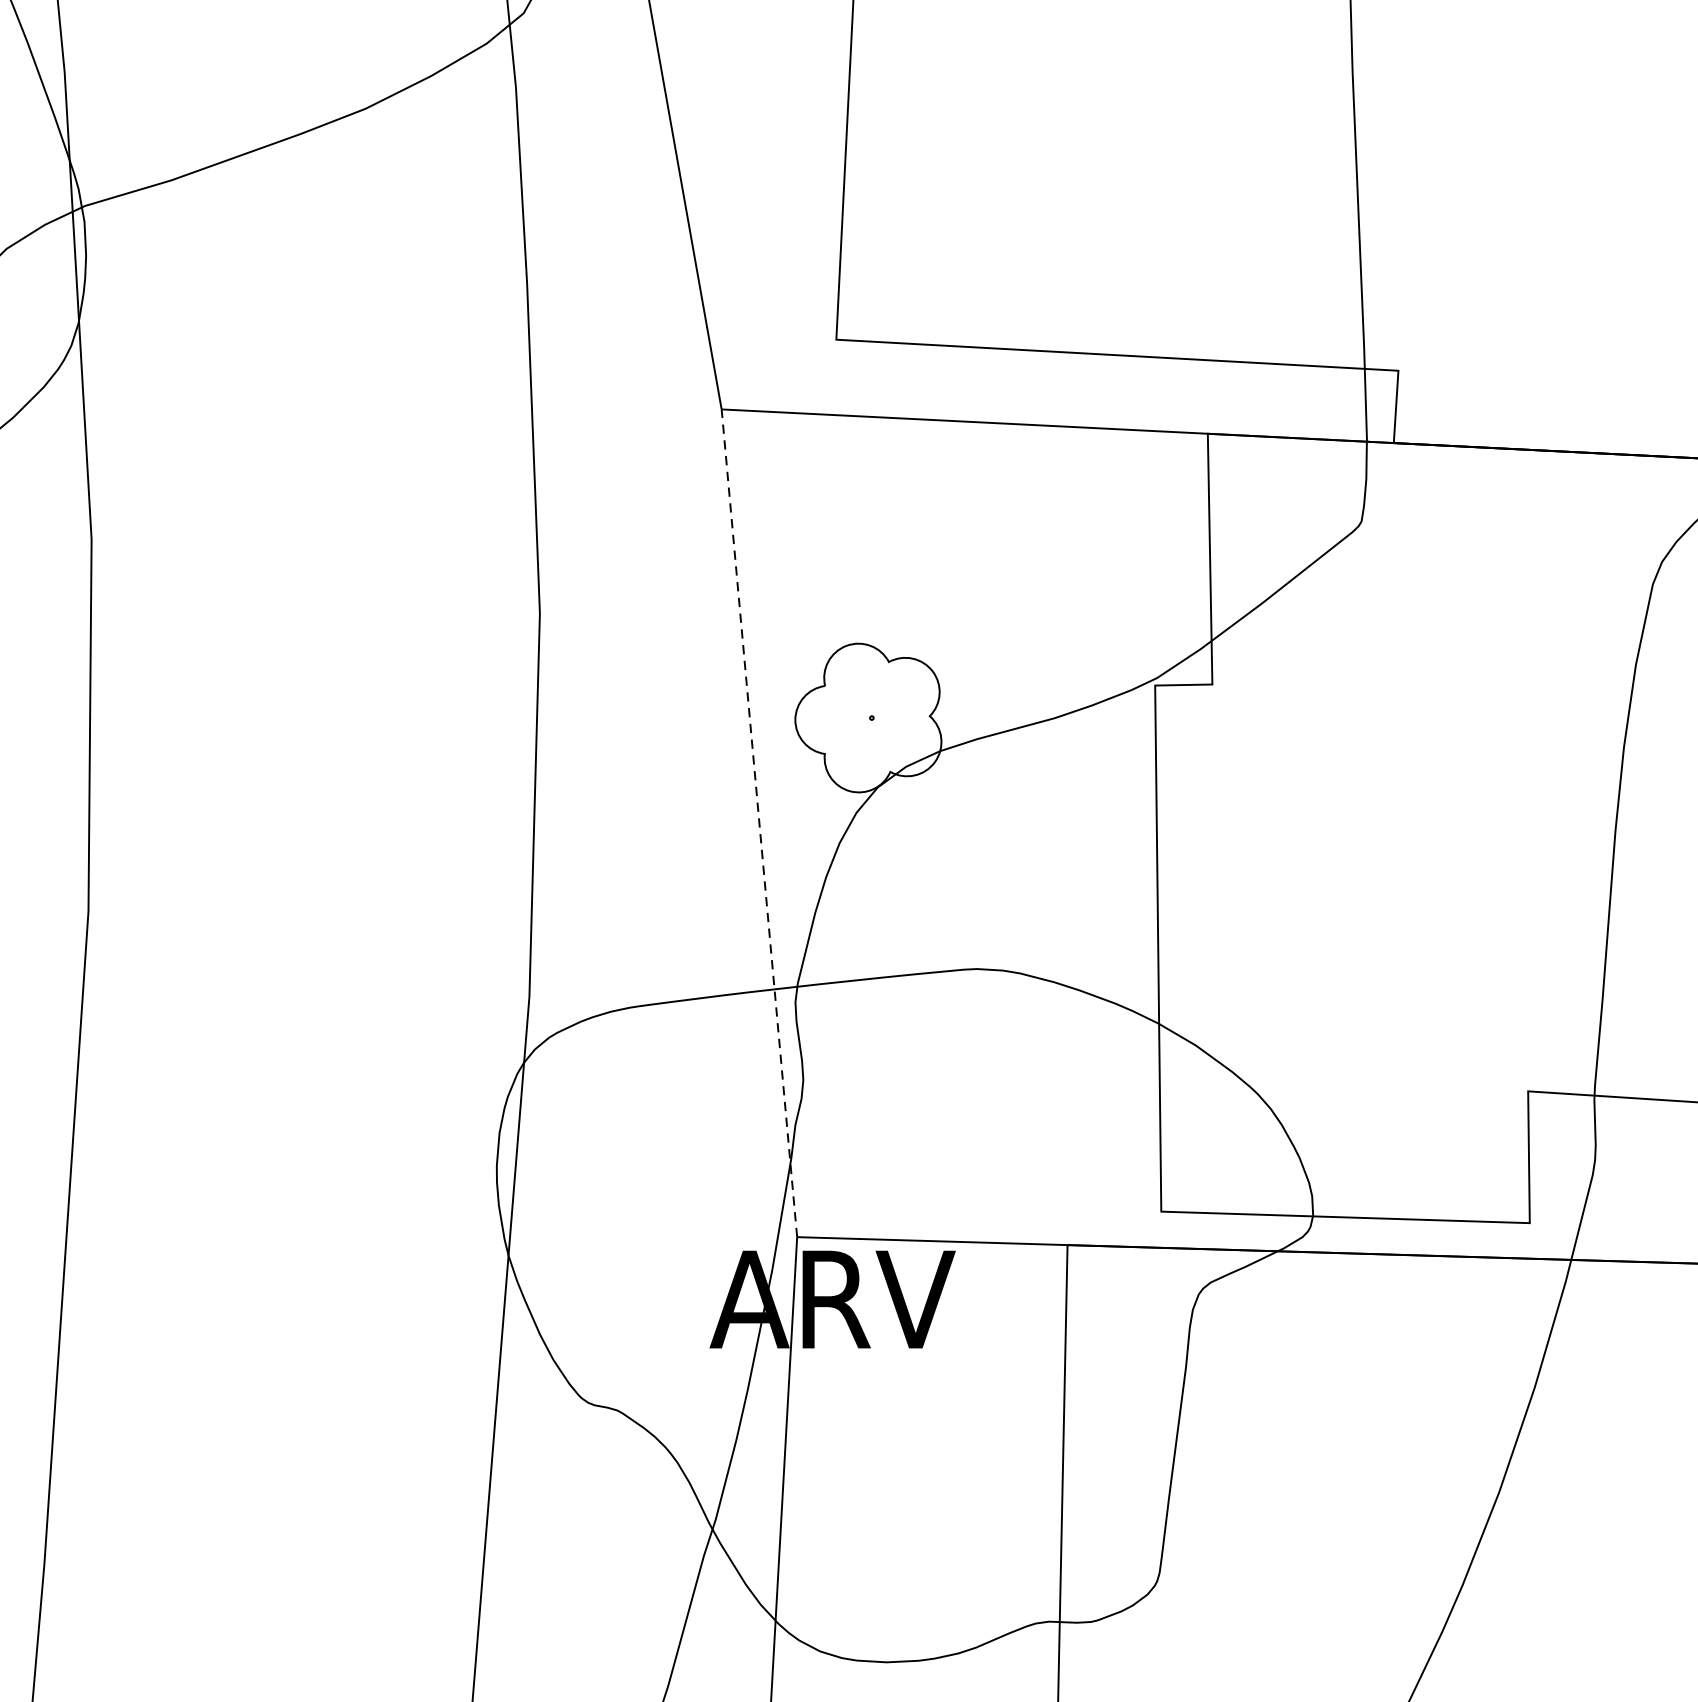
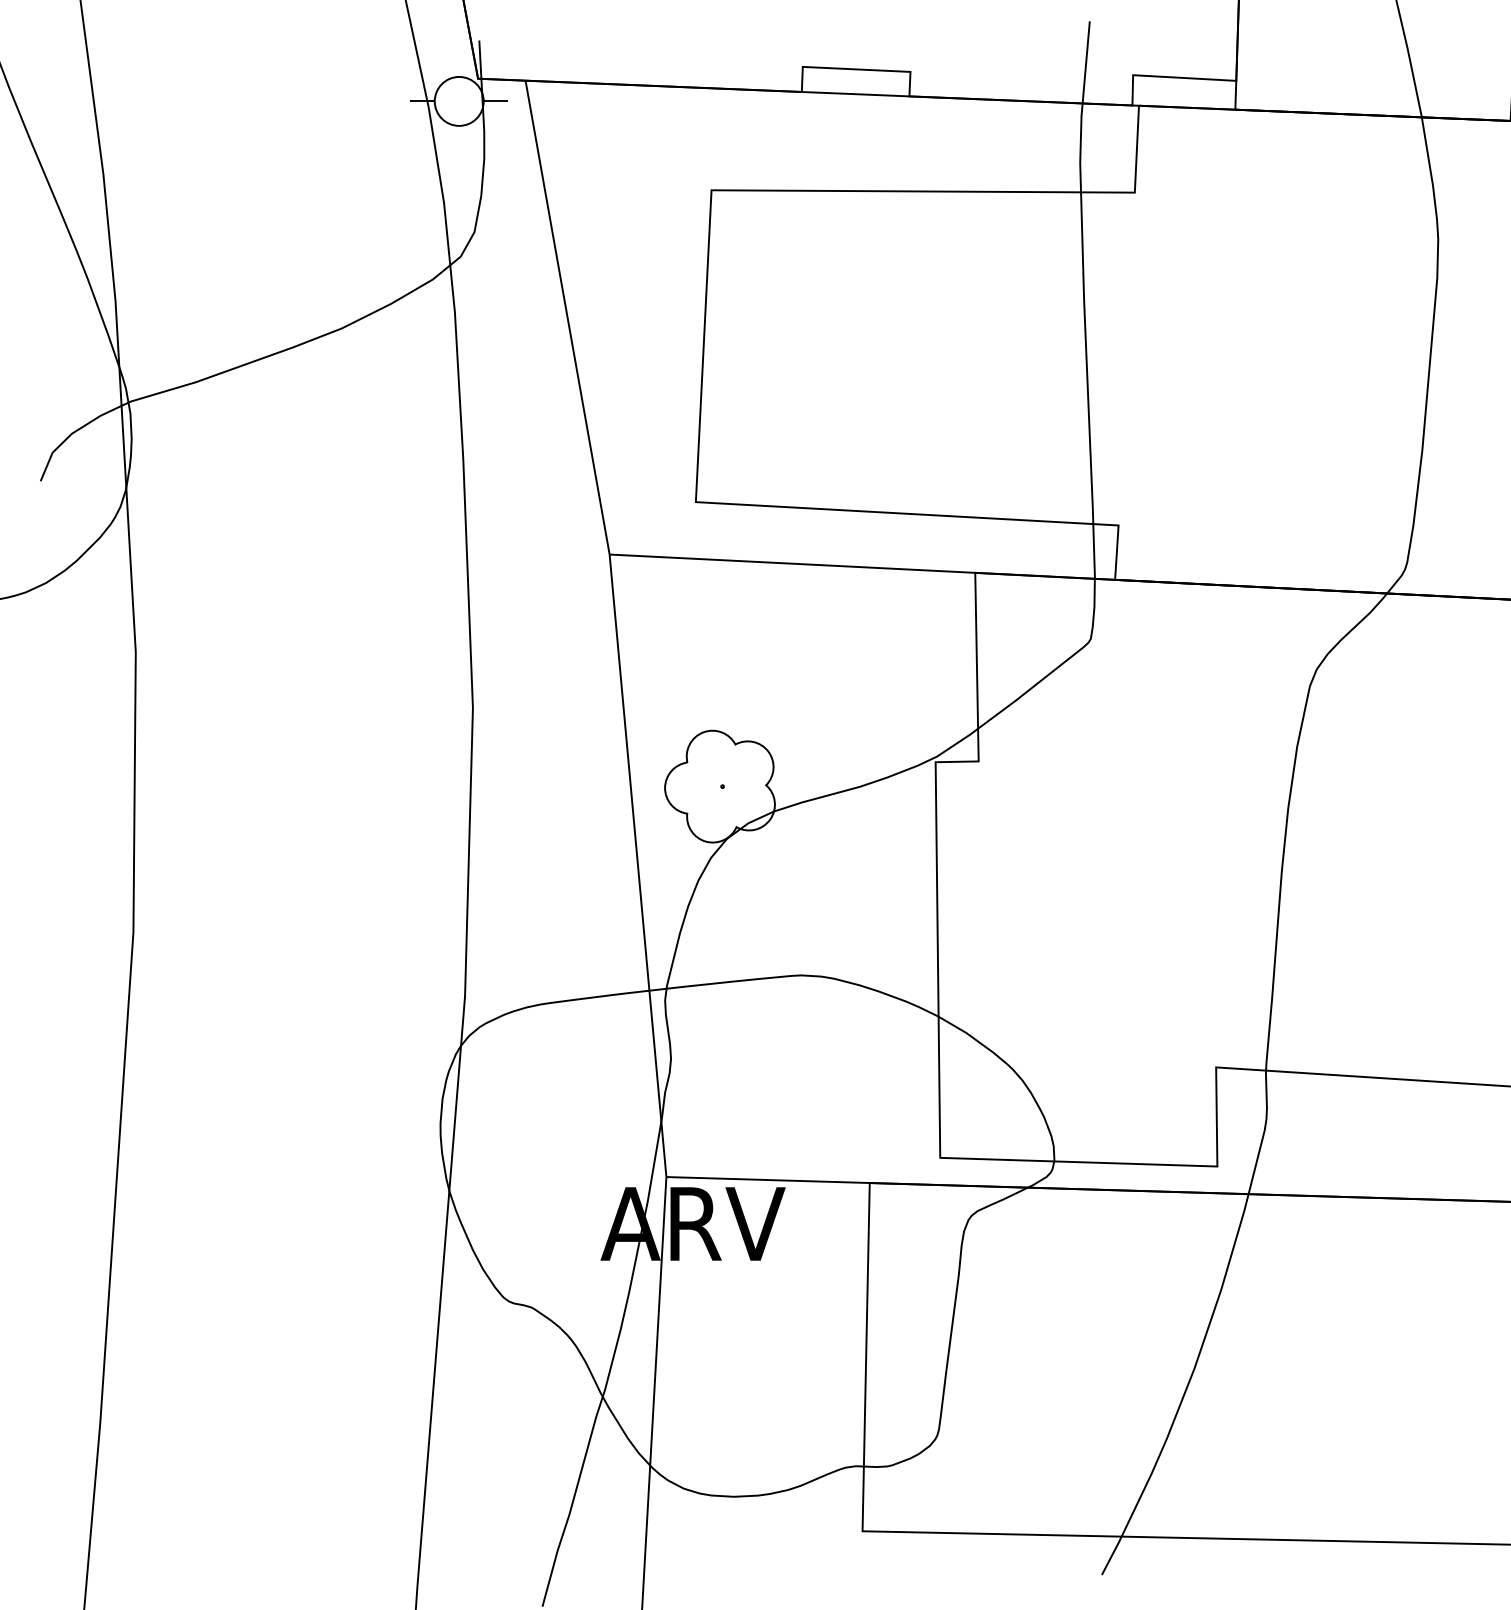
line: (760, 822) -> (638, 865), dashed -> solid

